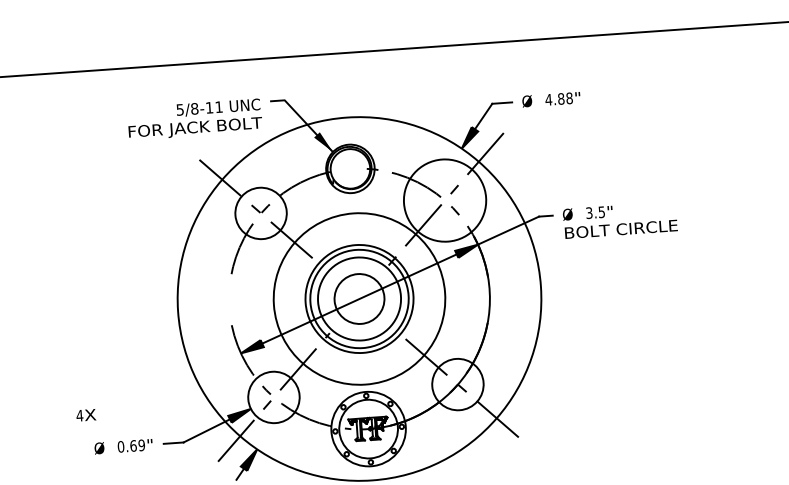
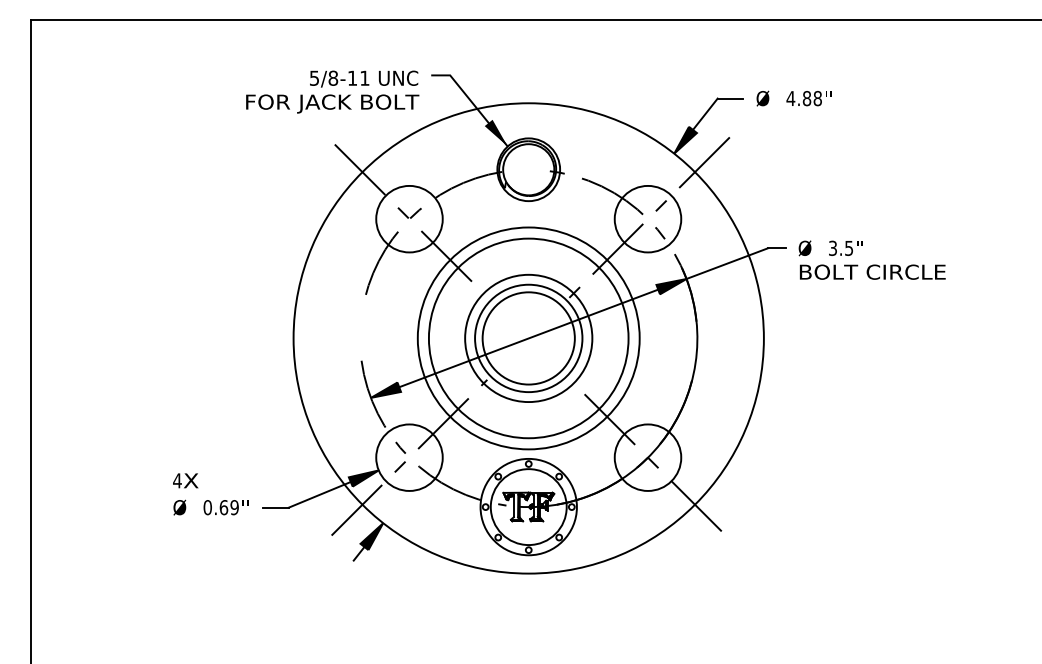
circle: (444, 200) -> (647, 218), size x0.62
circle: (359, 299) -> (528, 338), size x1.43
circle: (359, 299) -> (528, 338), size x1.43
text: (86, 415) -> (185, 480), moved

